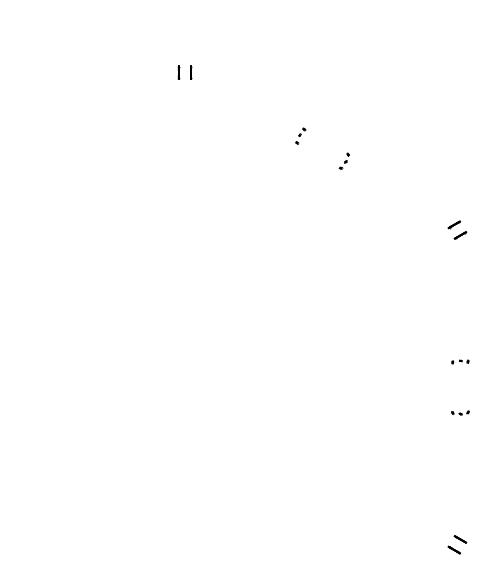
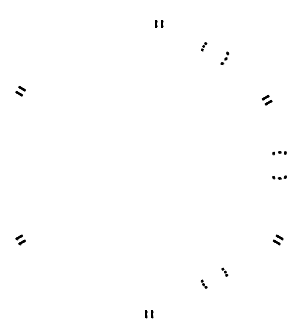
part: (185, 72) -> (159, 23), moved
part: (343, 160) -> (224, 58), size x1.6
part: (458, 230) -> (267, 100), moved
part: (460, 362) -> (279, 153), size x1.6
part: (460, 412) -> (279, 177), size x1.6

